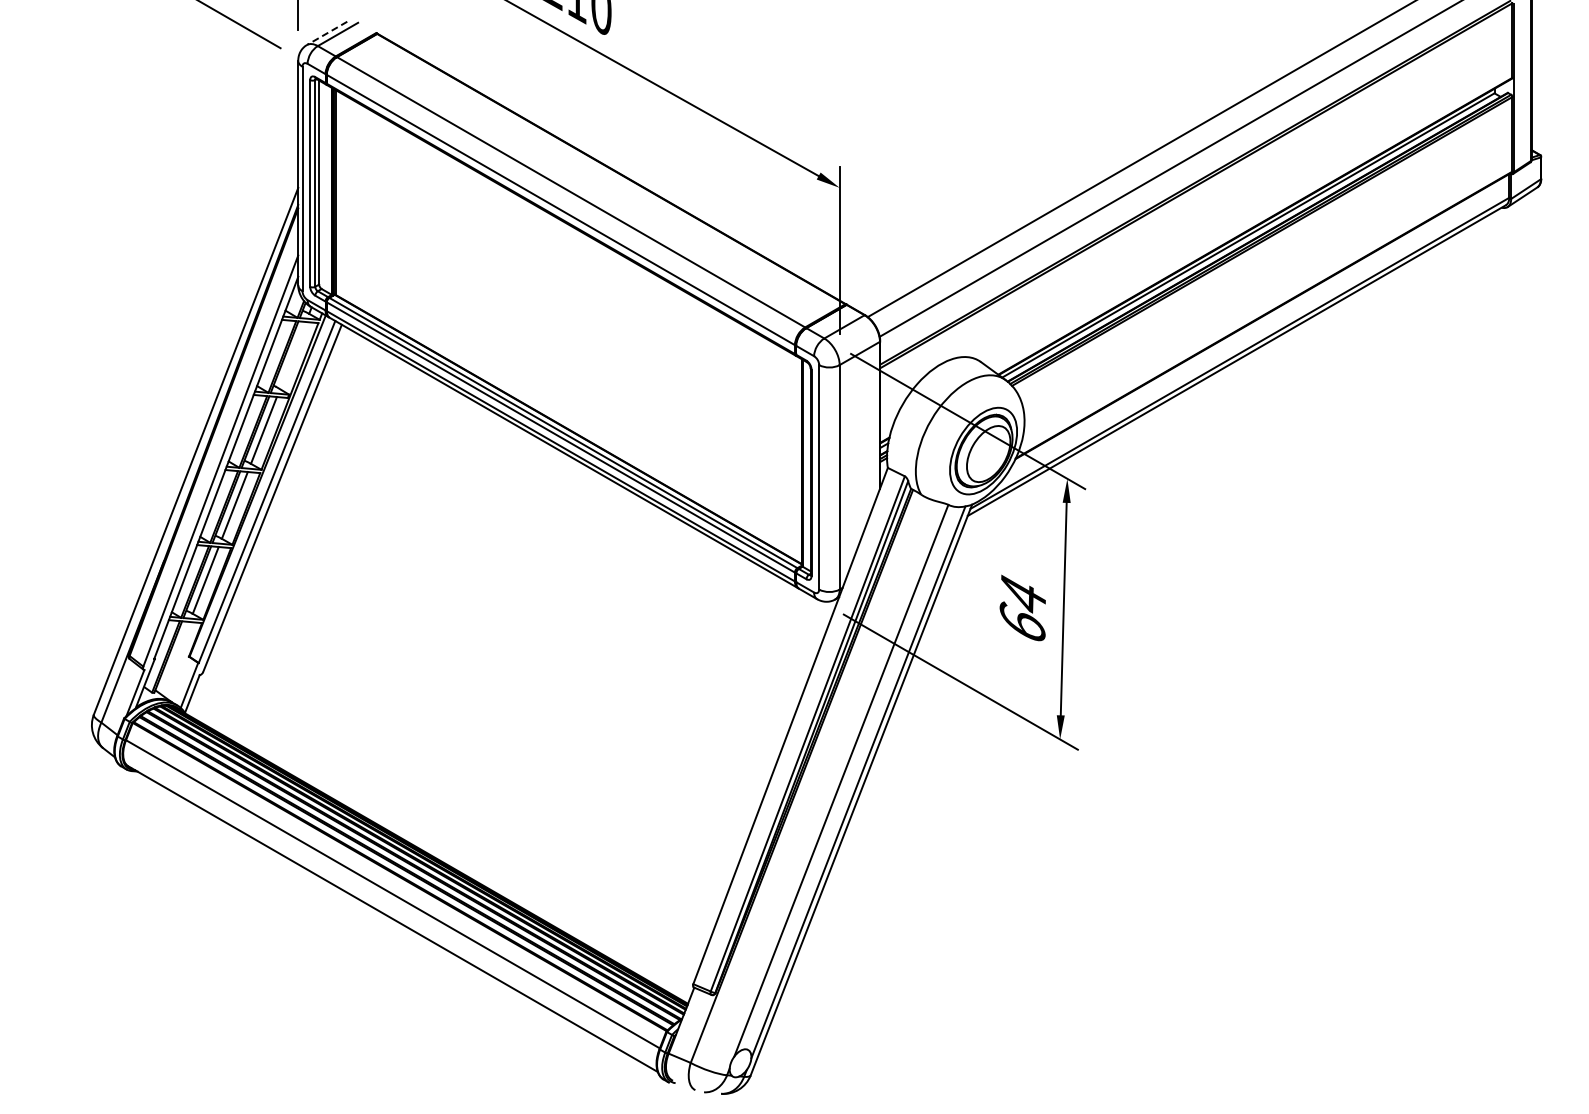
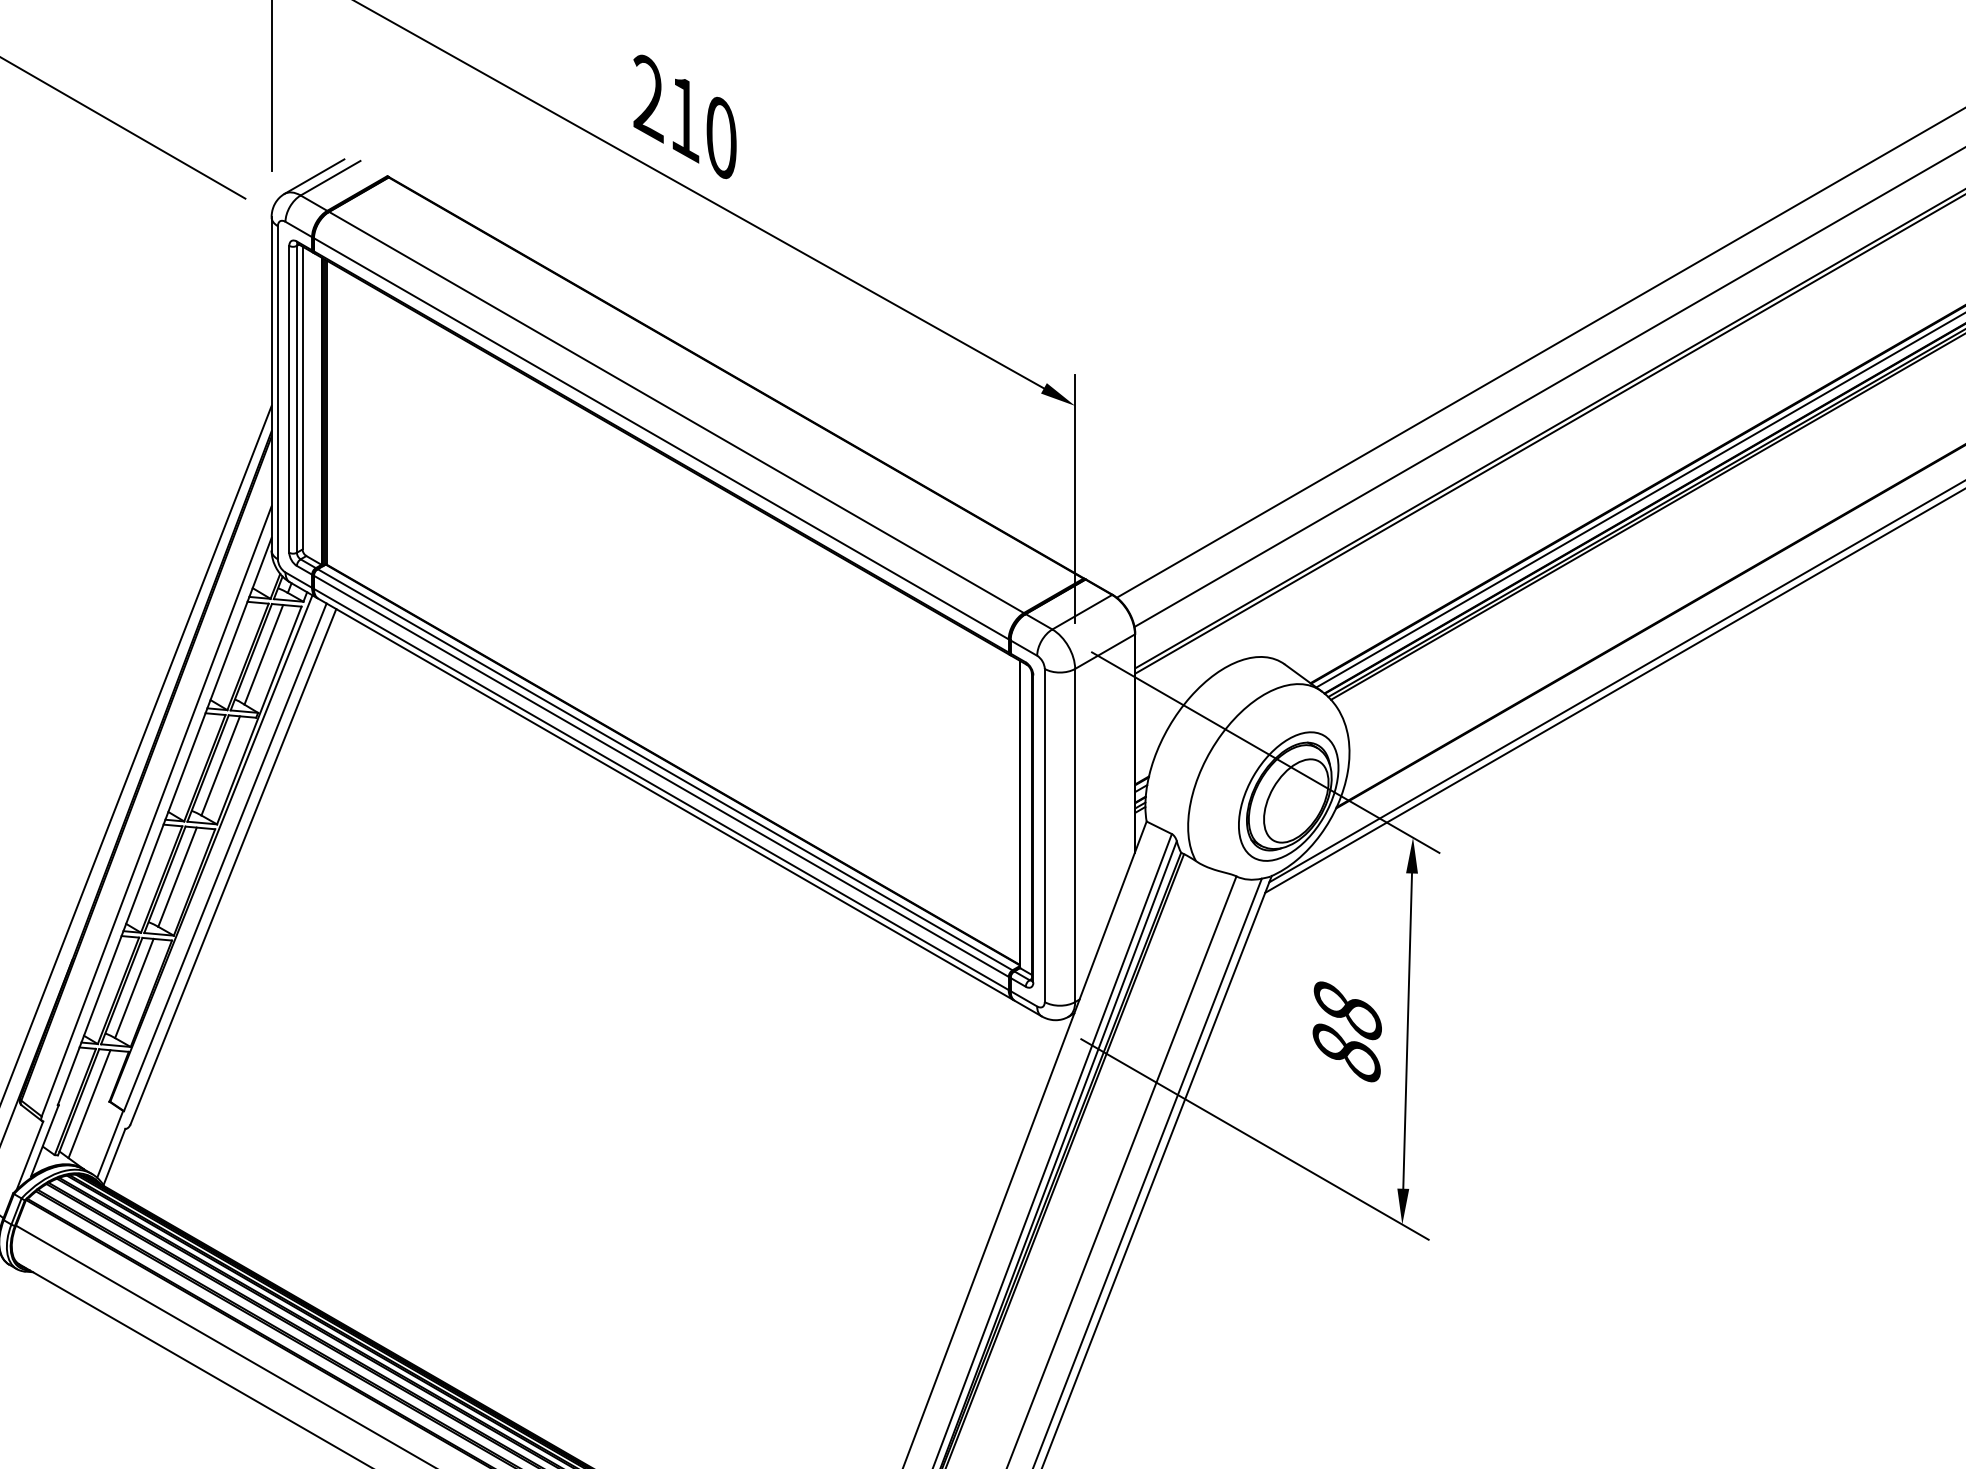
line: (326, 33) -> (313, 176), dashed -> solid
line: (293, 355) -> (264, 654), added
text: (1022, 608) -> (1346, 1030), 64 -> 88
line: (175, 658) -> (89, 1104), added

